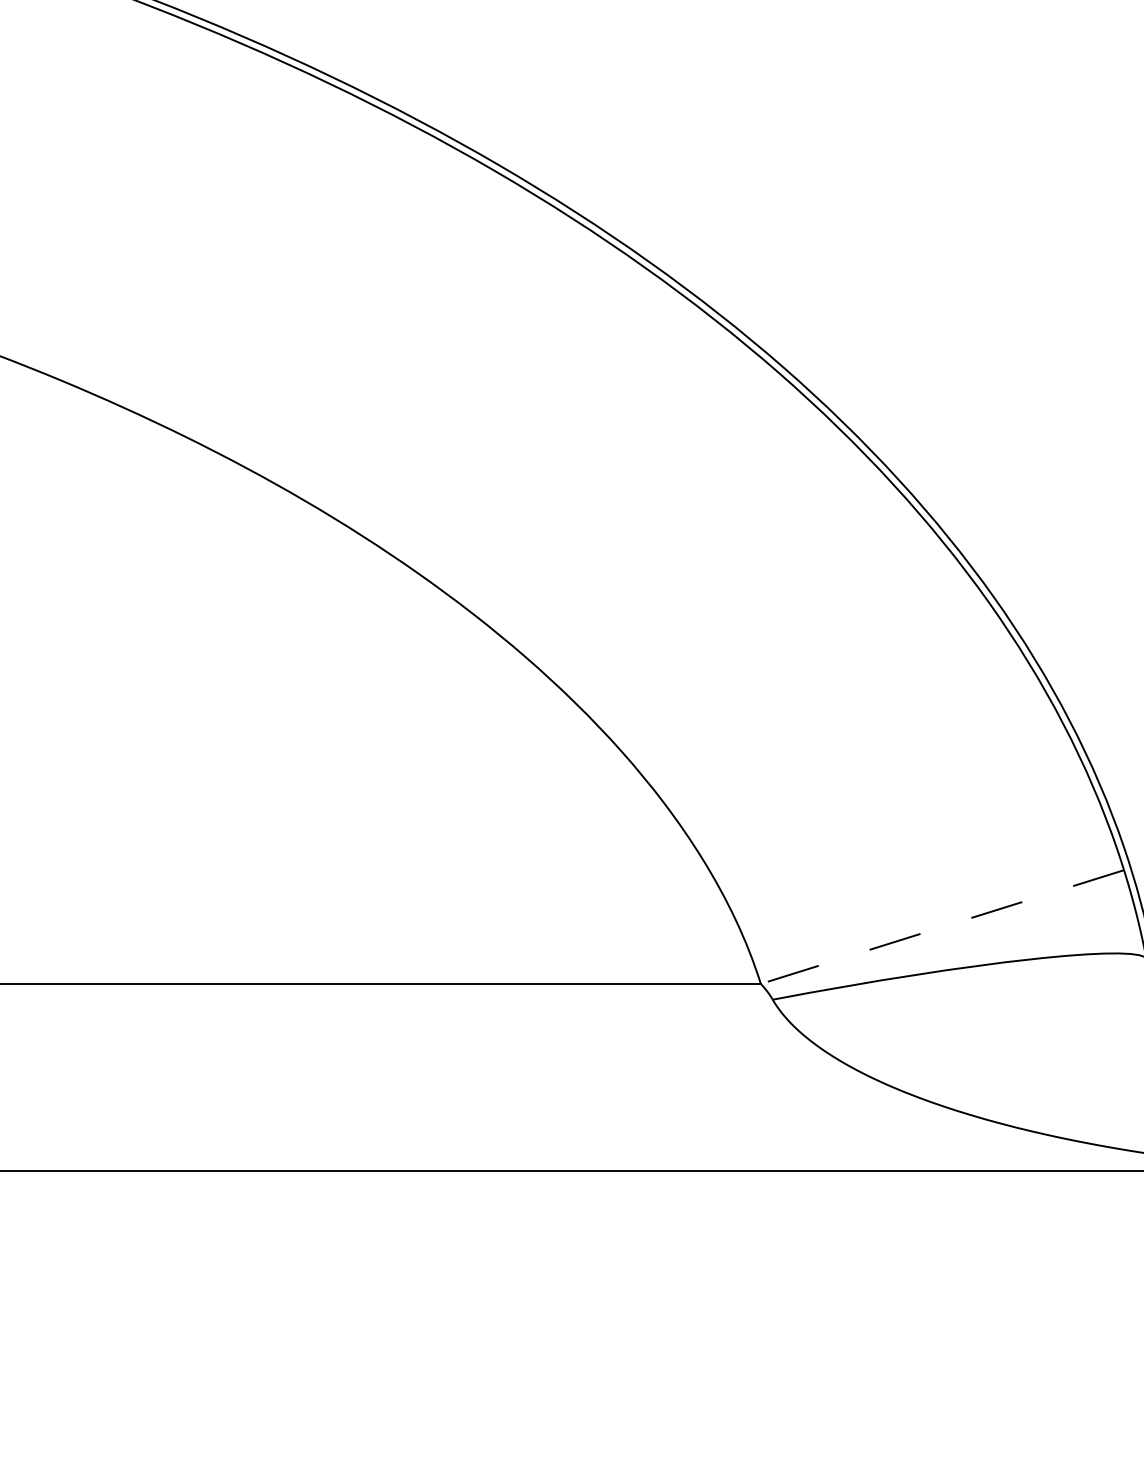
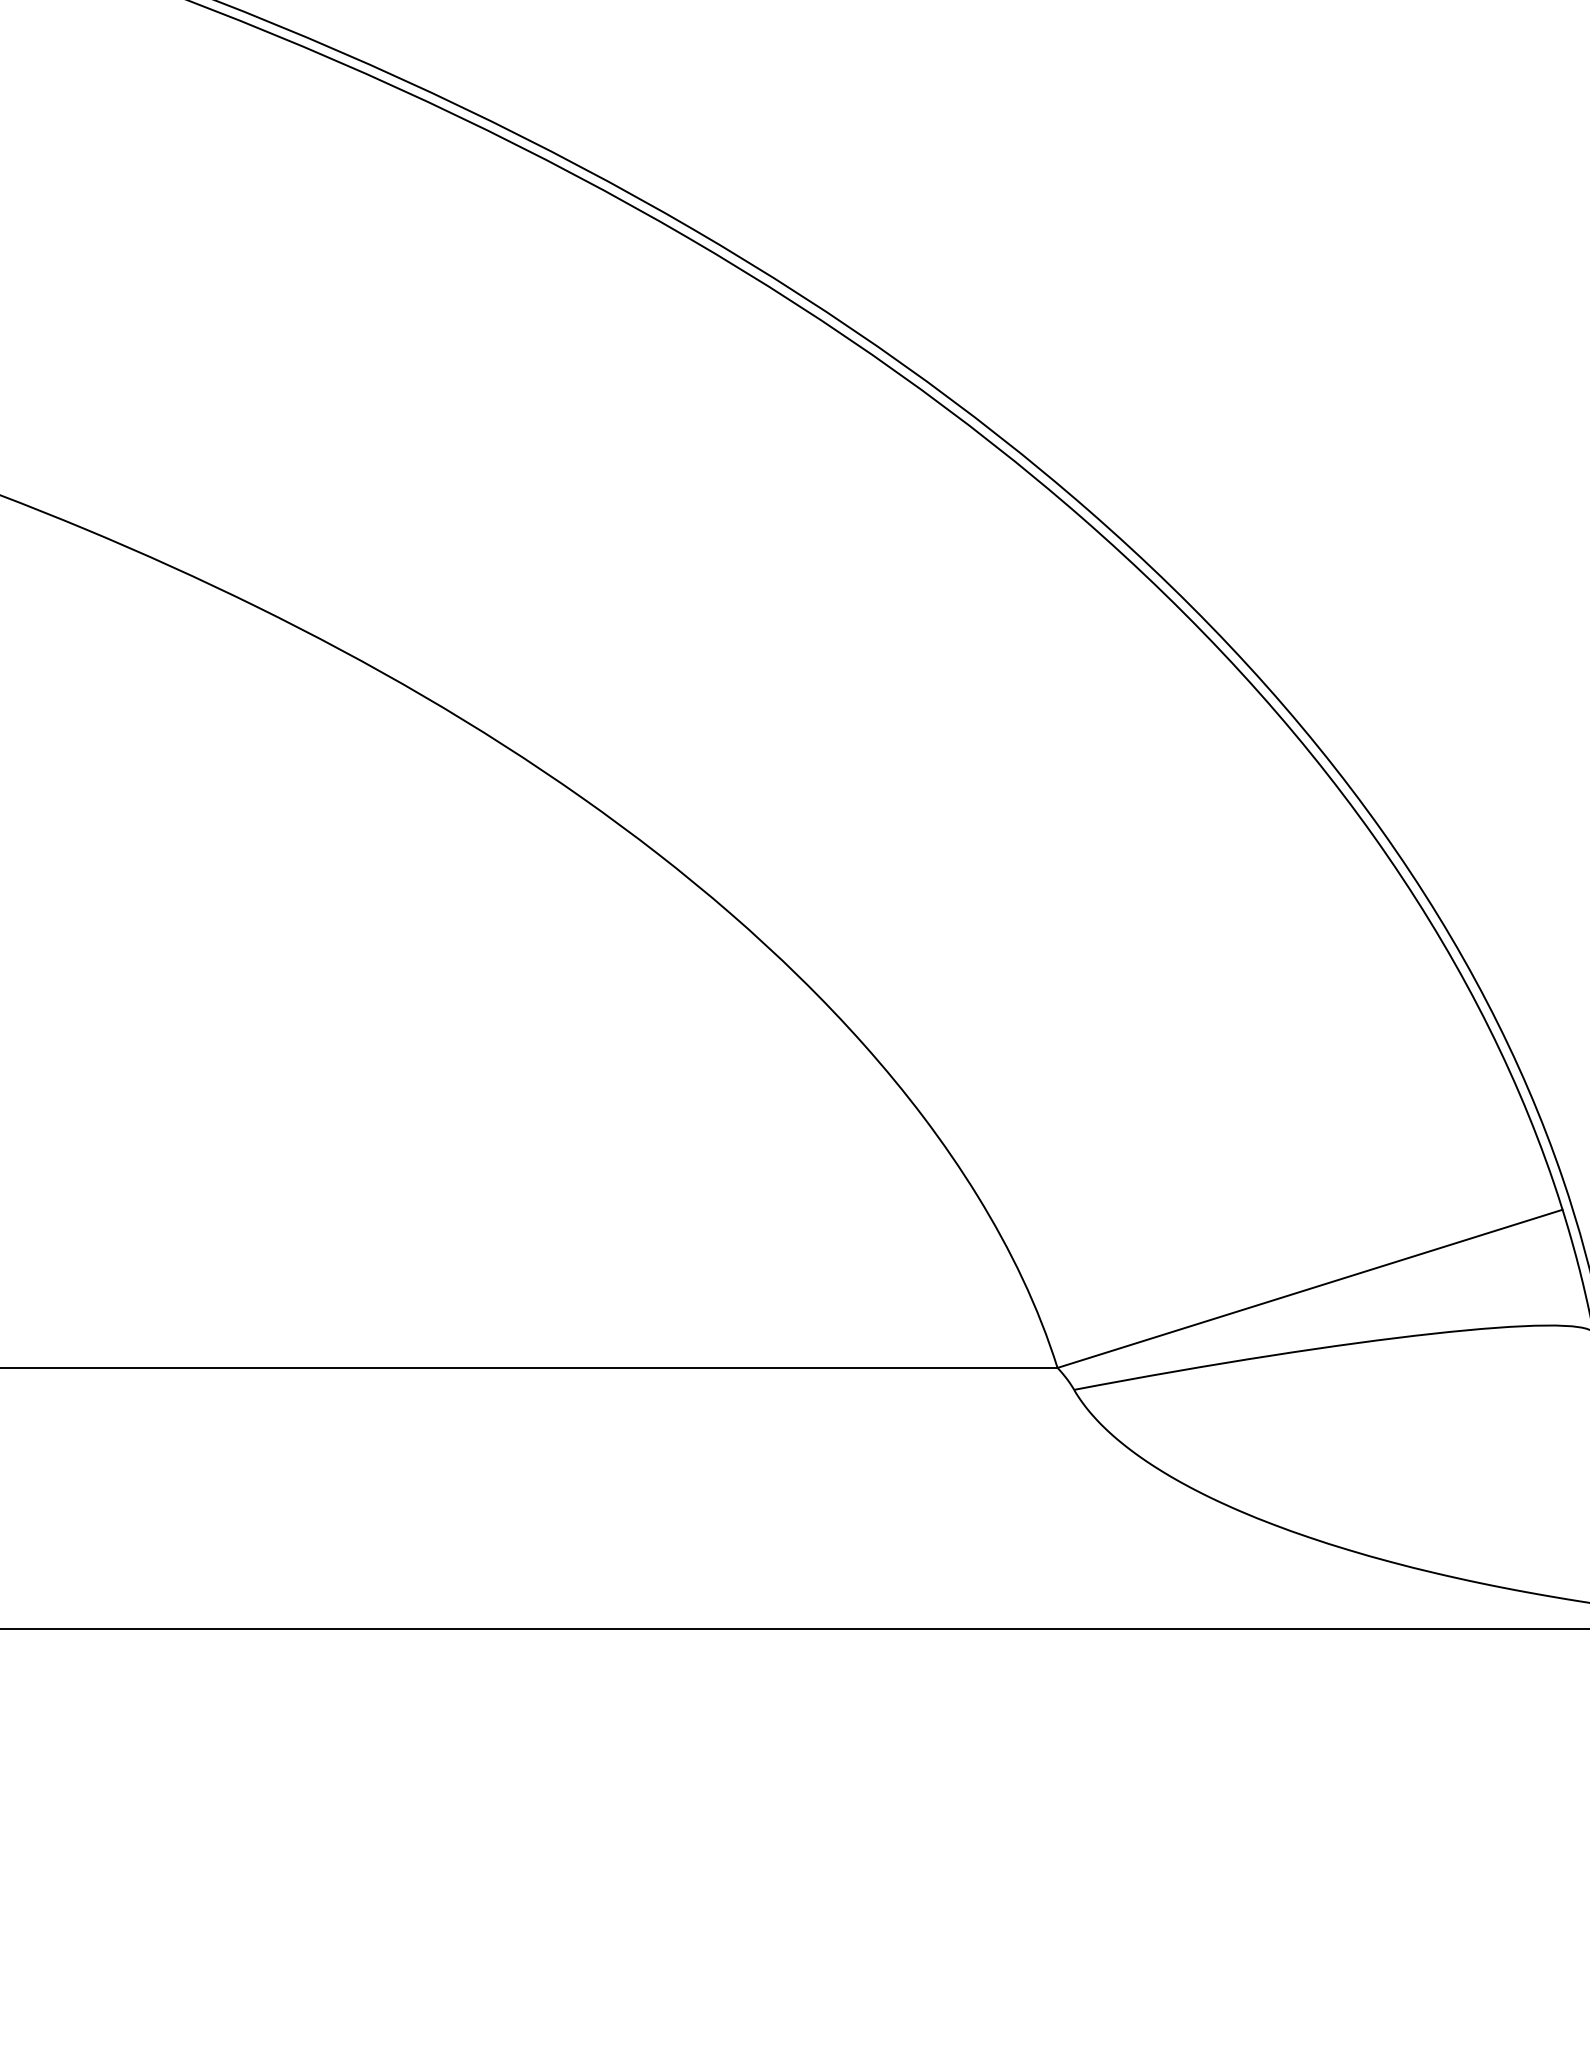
line: (942, 926) -> (1310, 1288), dashed -> solid

